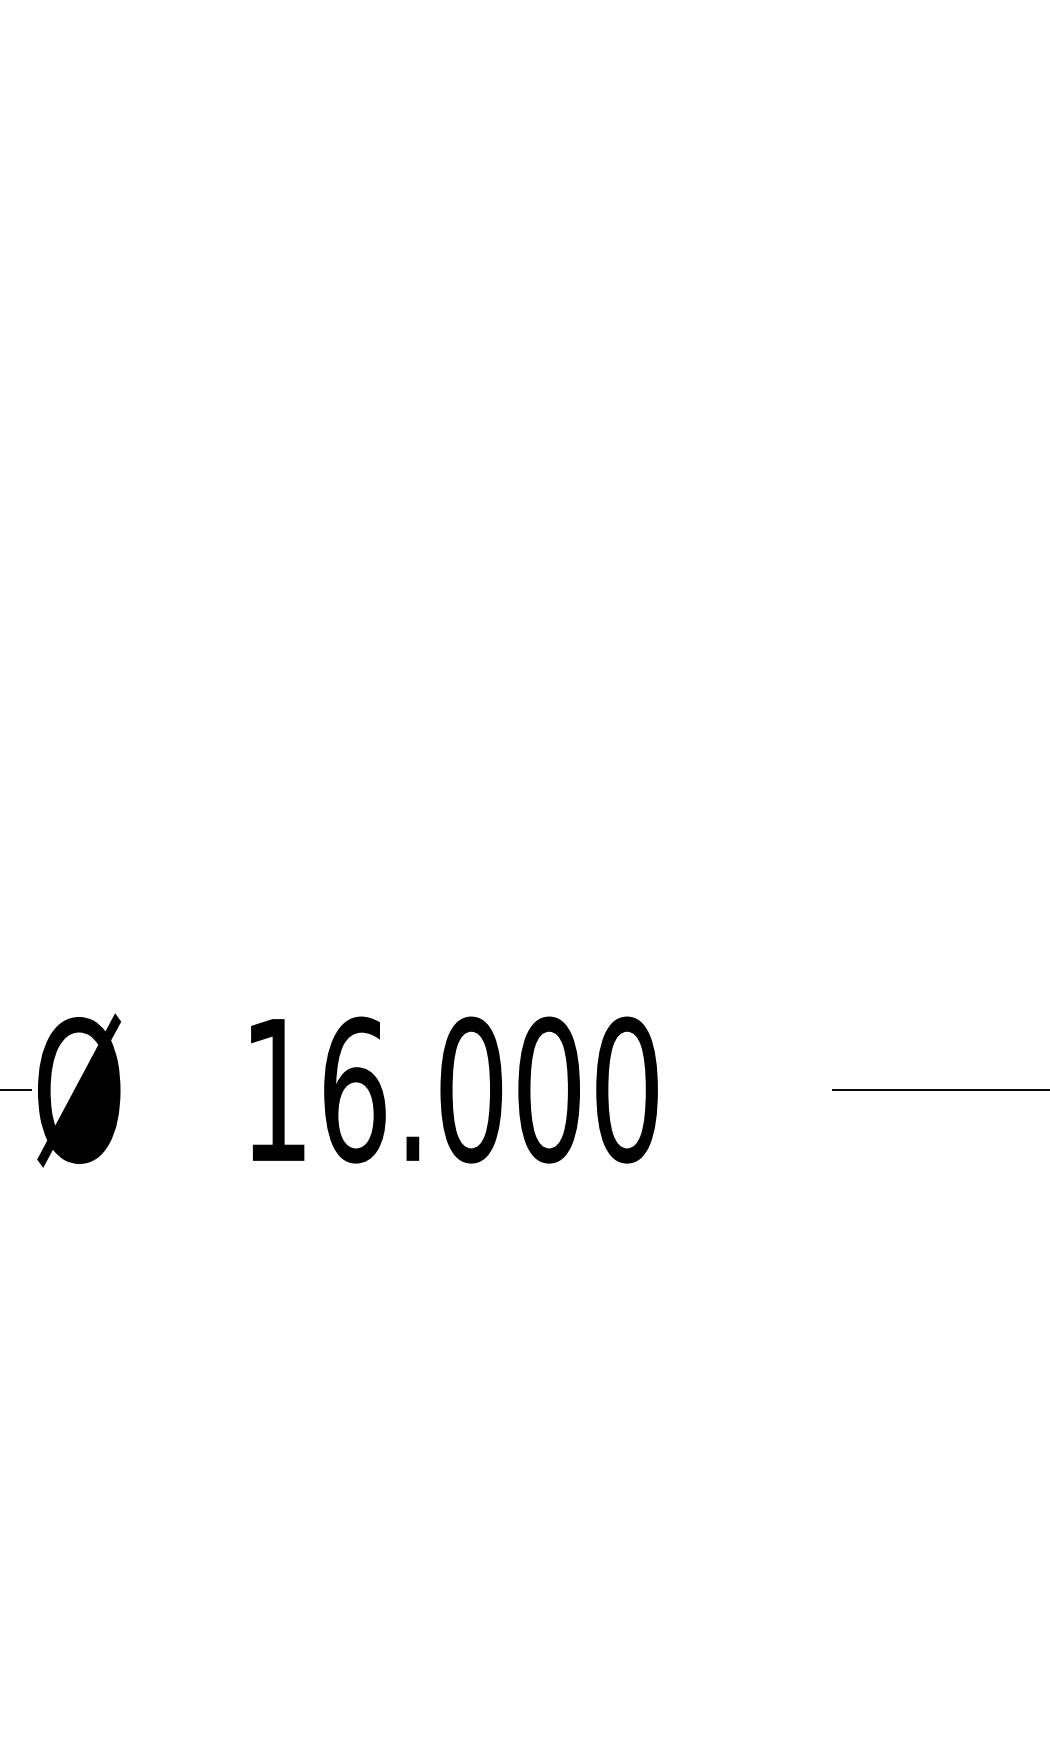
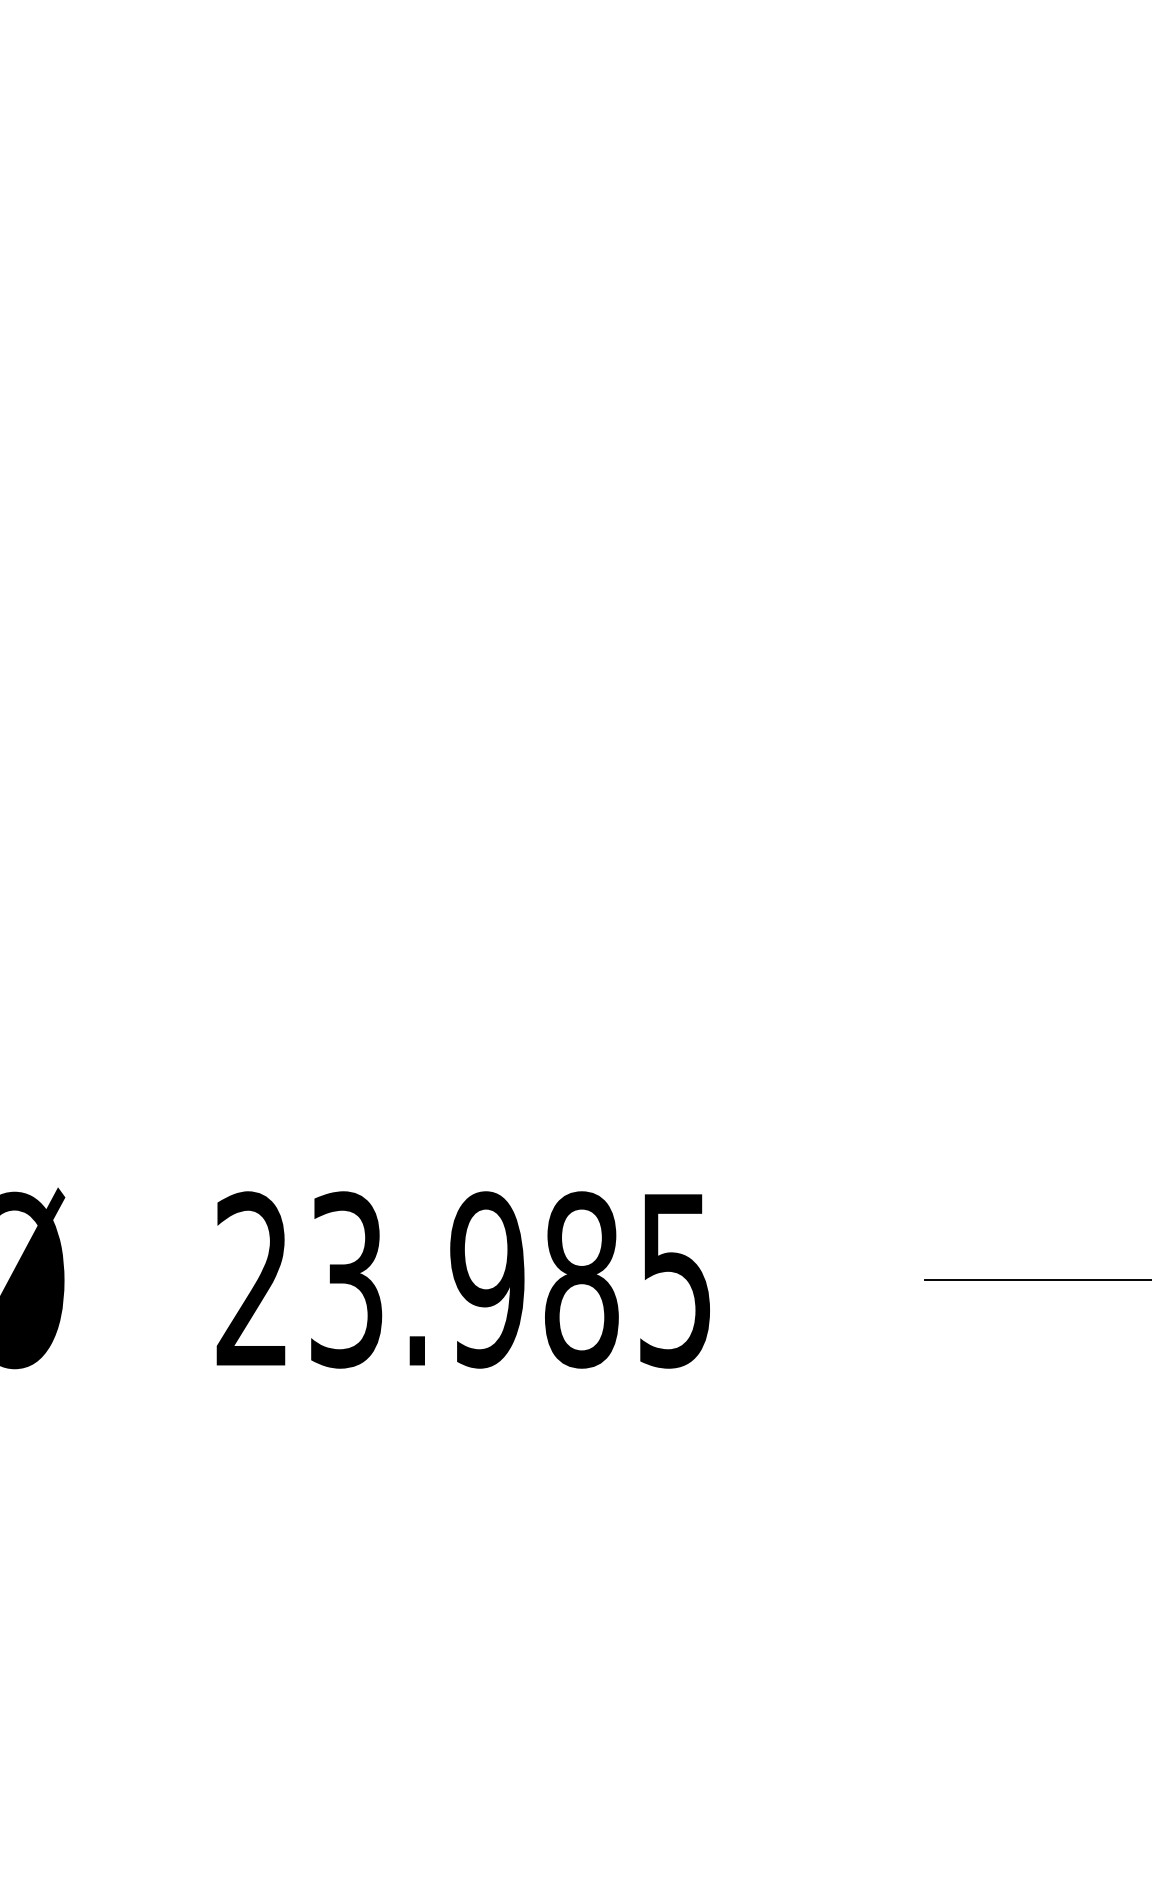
text: (451, 1089) -> (463, 1279), 16.000 -> 23.985

